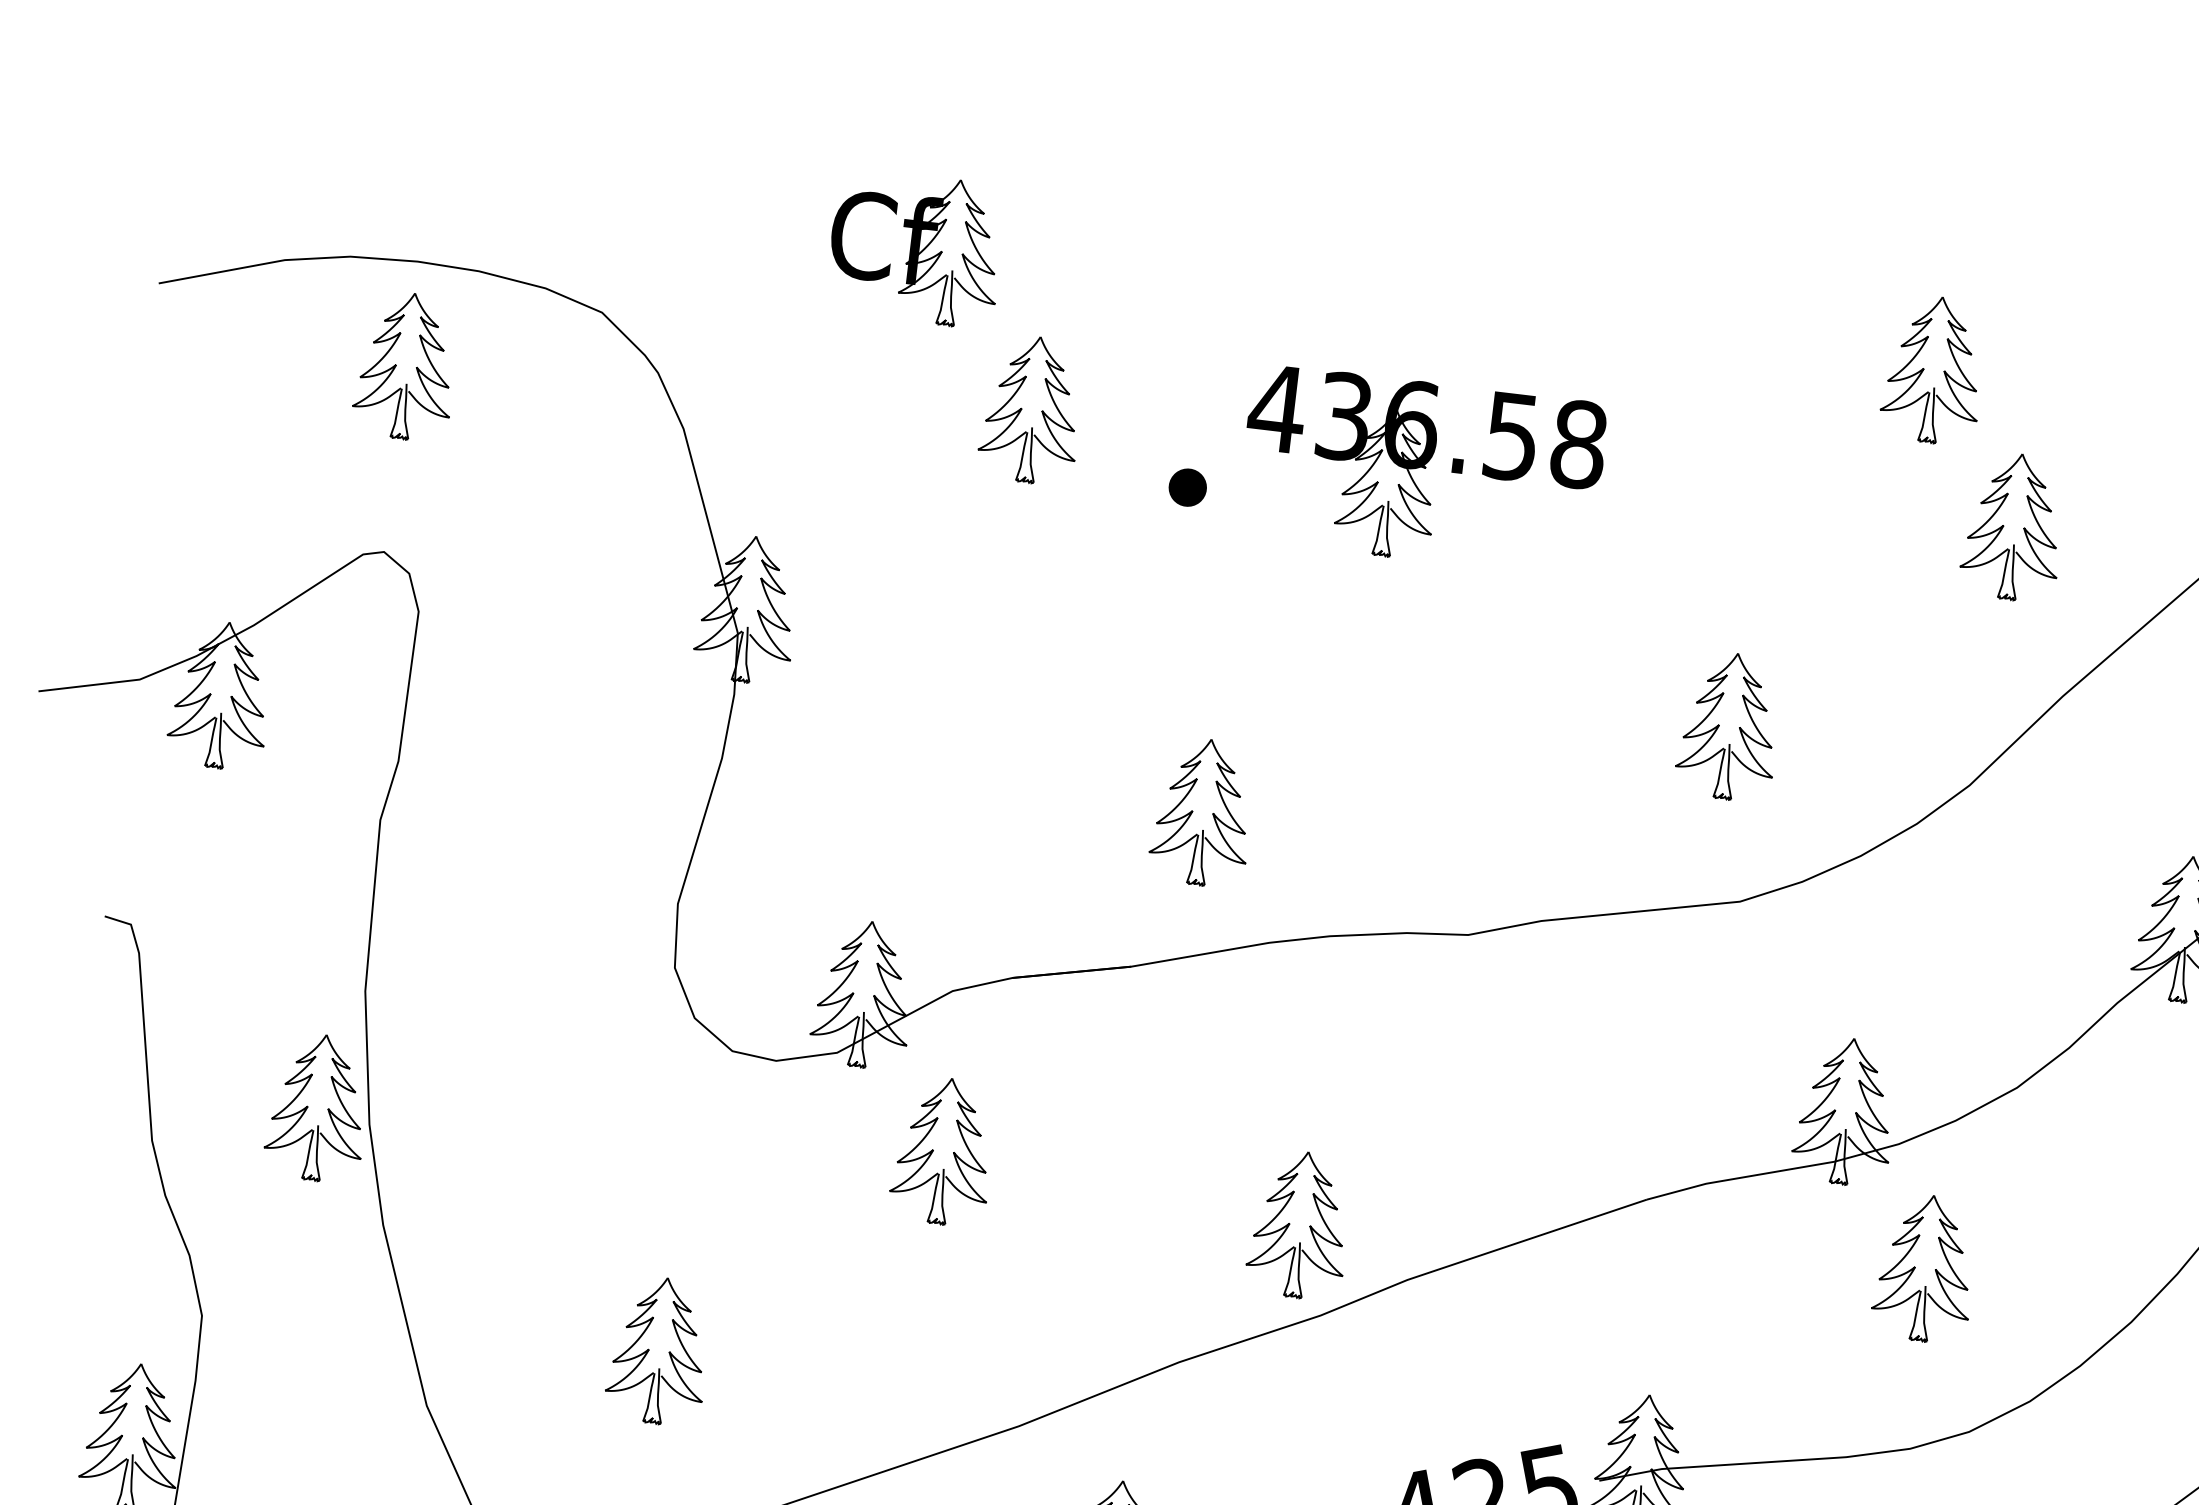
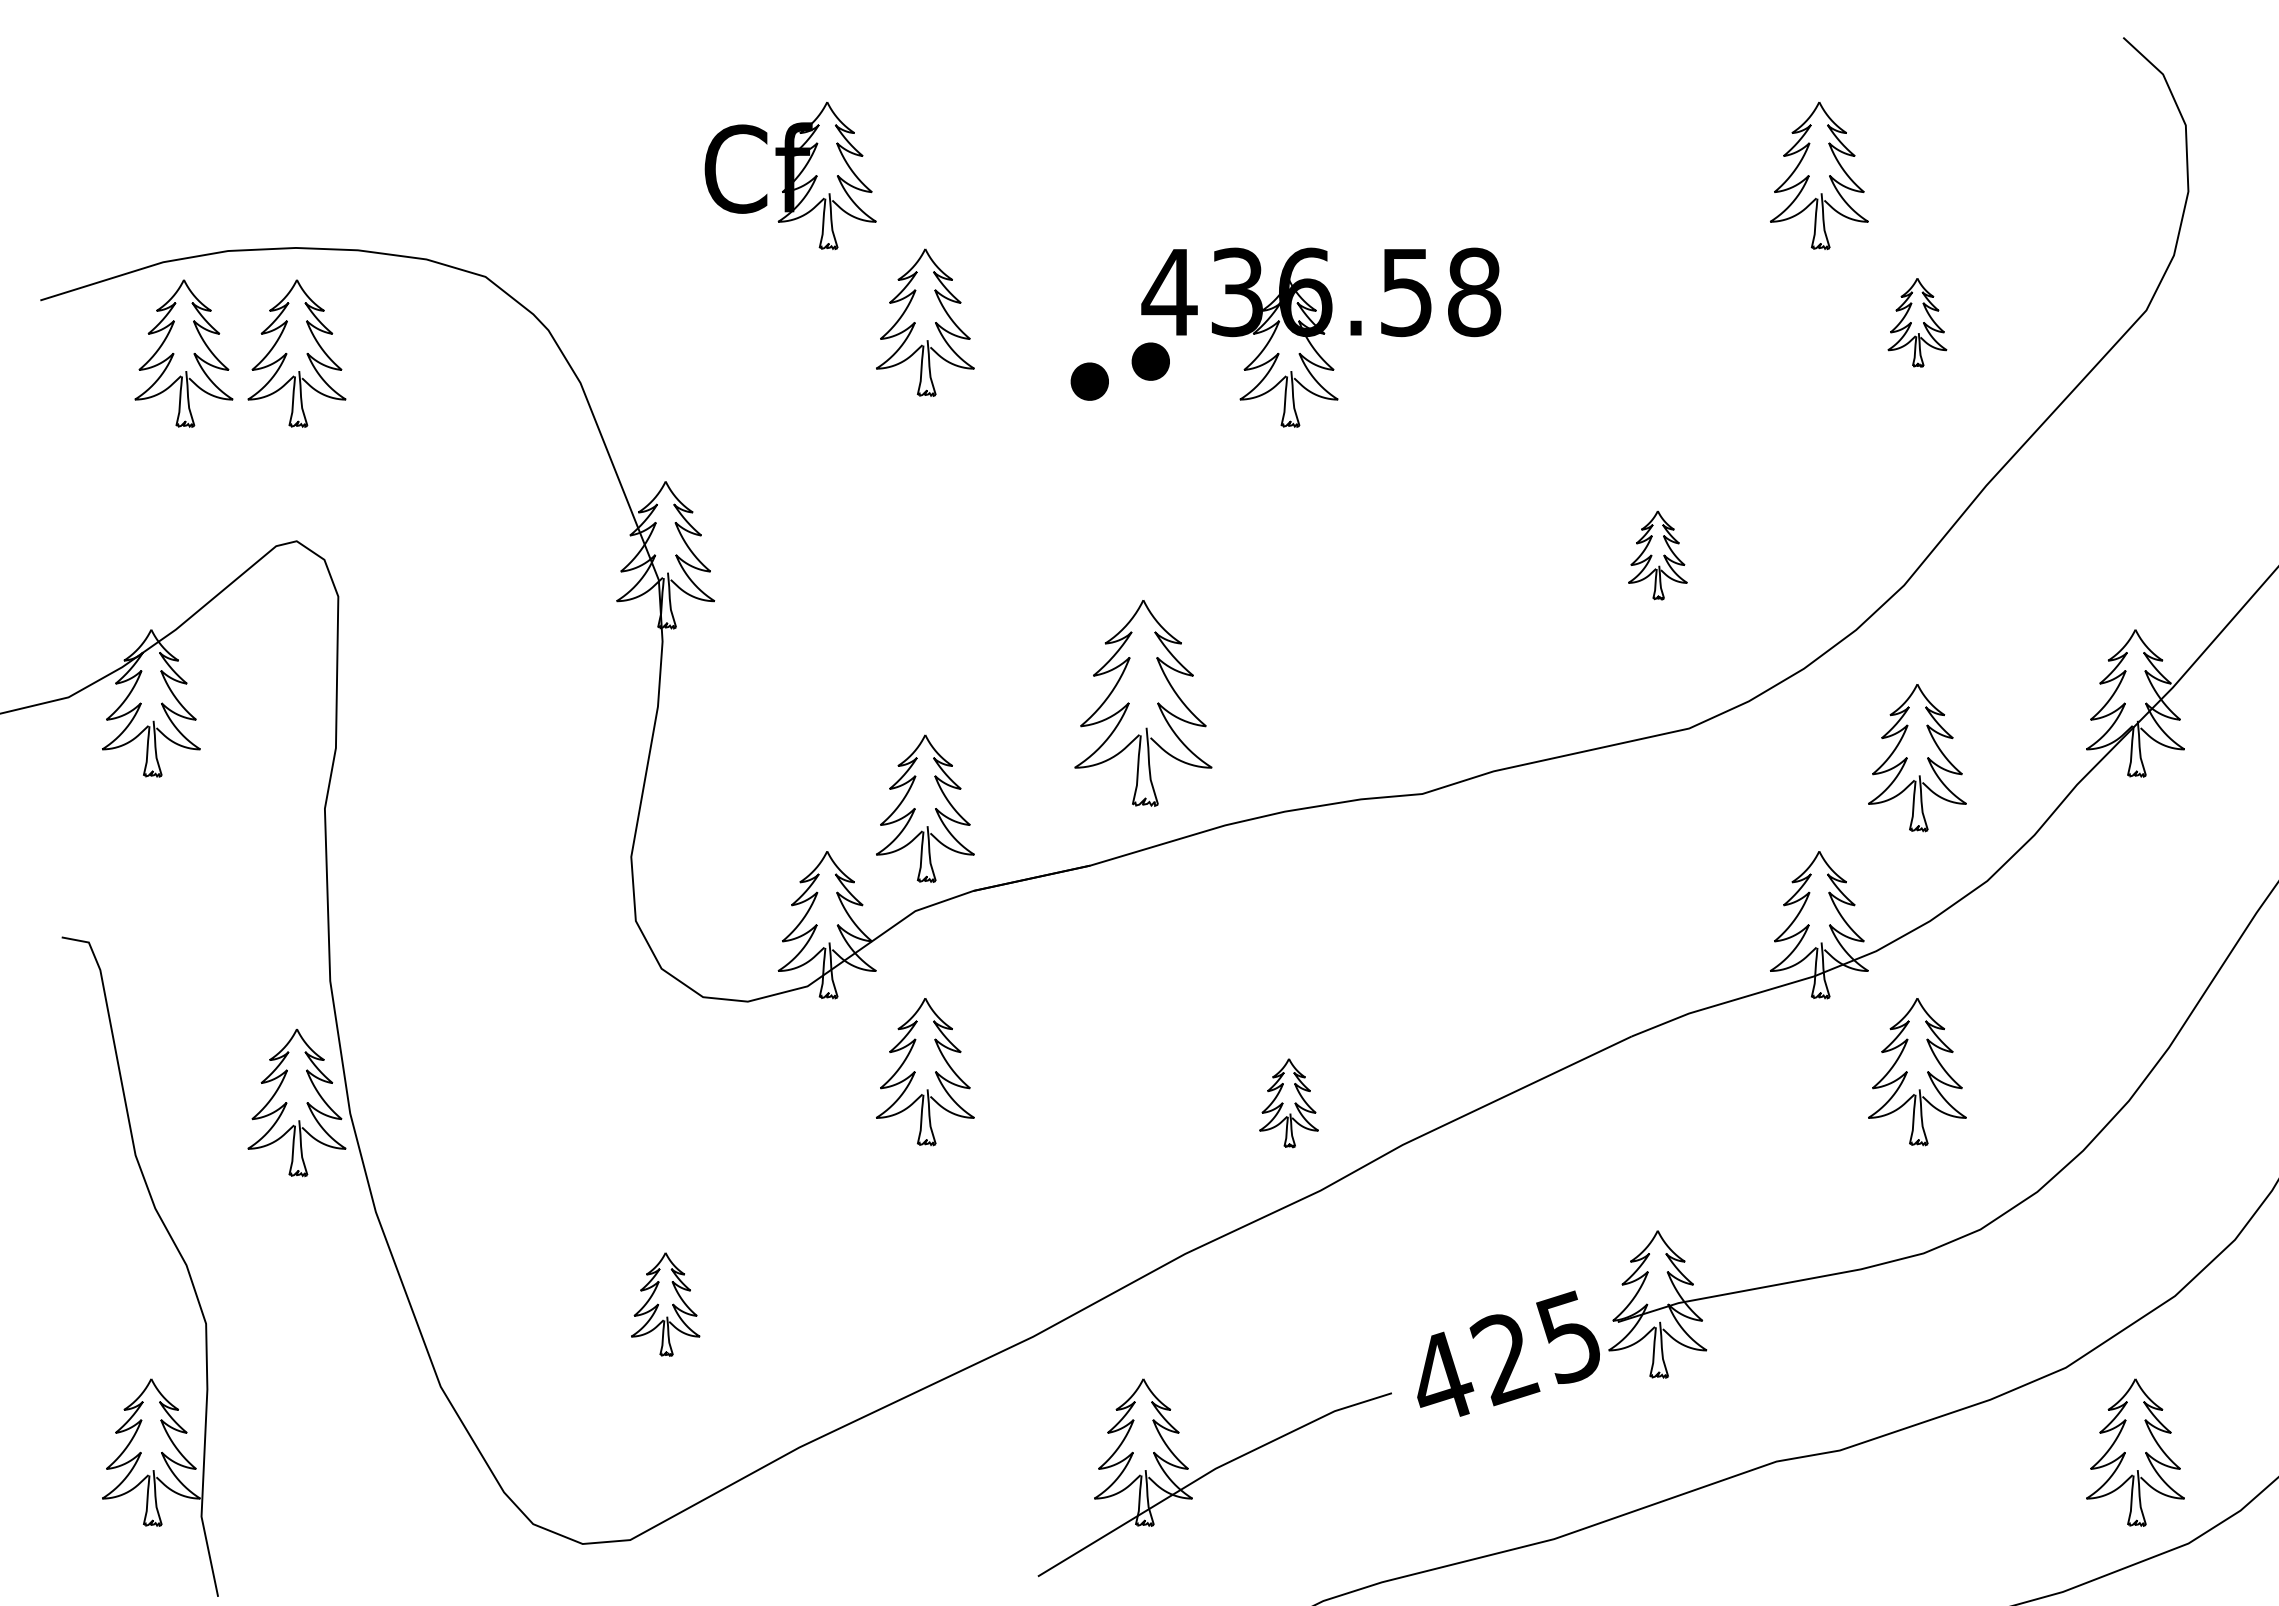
part: (294, 352) -> (183, 353), added
part: (1250, 474) -> (1150, 361), added
part: (2013, 526) -> (1917, 322), size x0.6
part: (1729, 726) -> (1657, 555), size x0.6
part: (1202, 812) -> (1143, 703), size x1.4
part: (974, 890) -> (925, 808), added
part: (1962, 958) -> (1917, 758), added
part: (1299, 1225) -> (1288, 1103), size x0.6
part: (658, 1350) -> (665, 1304), size x0.7

